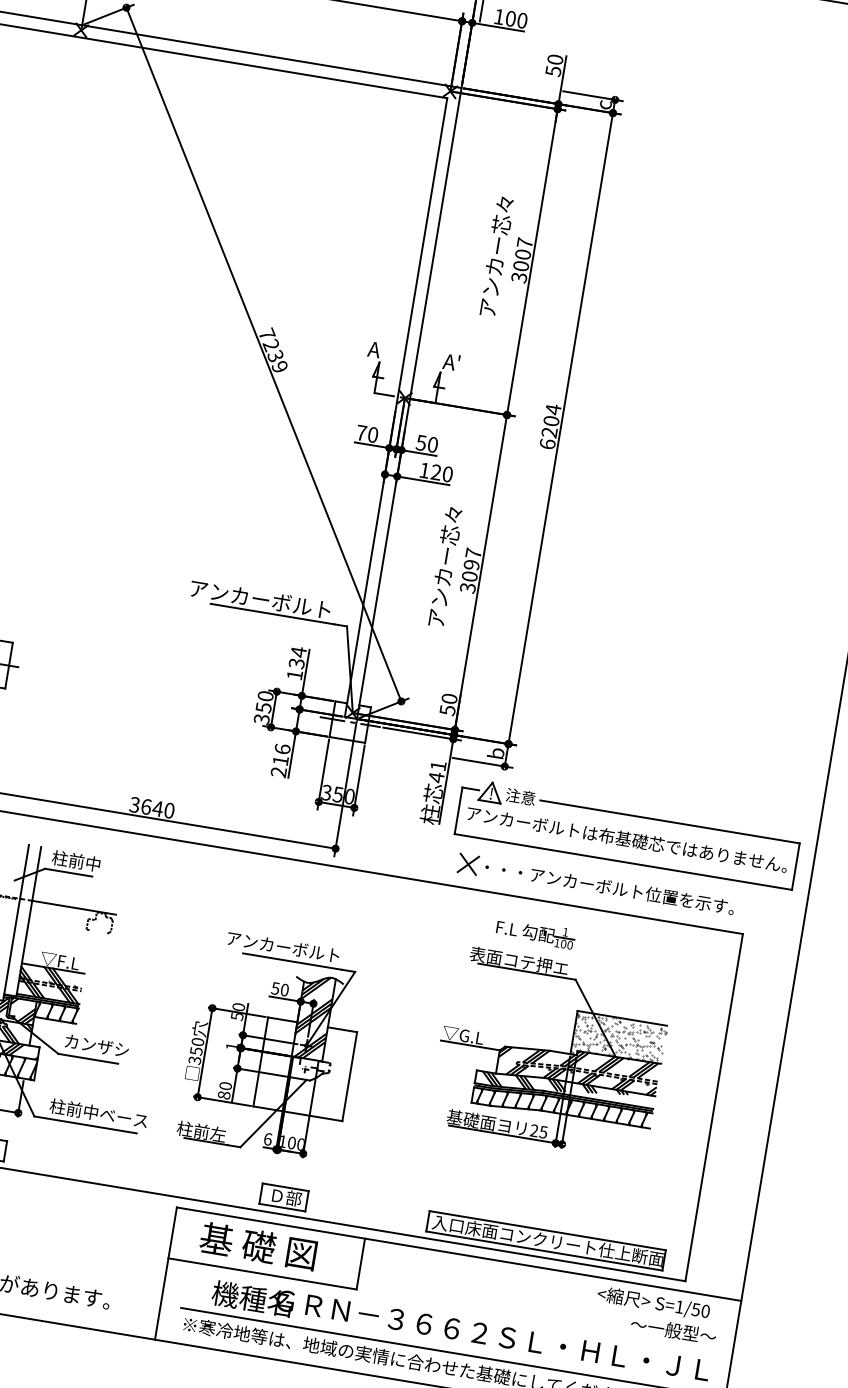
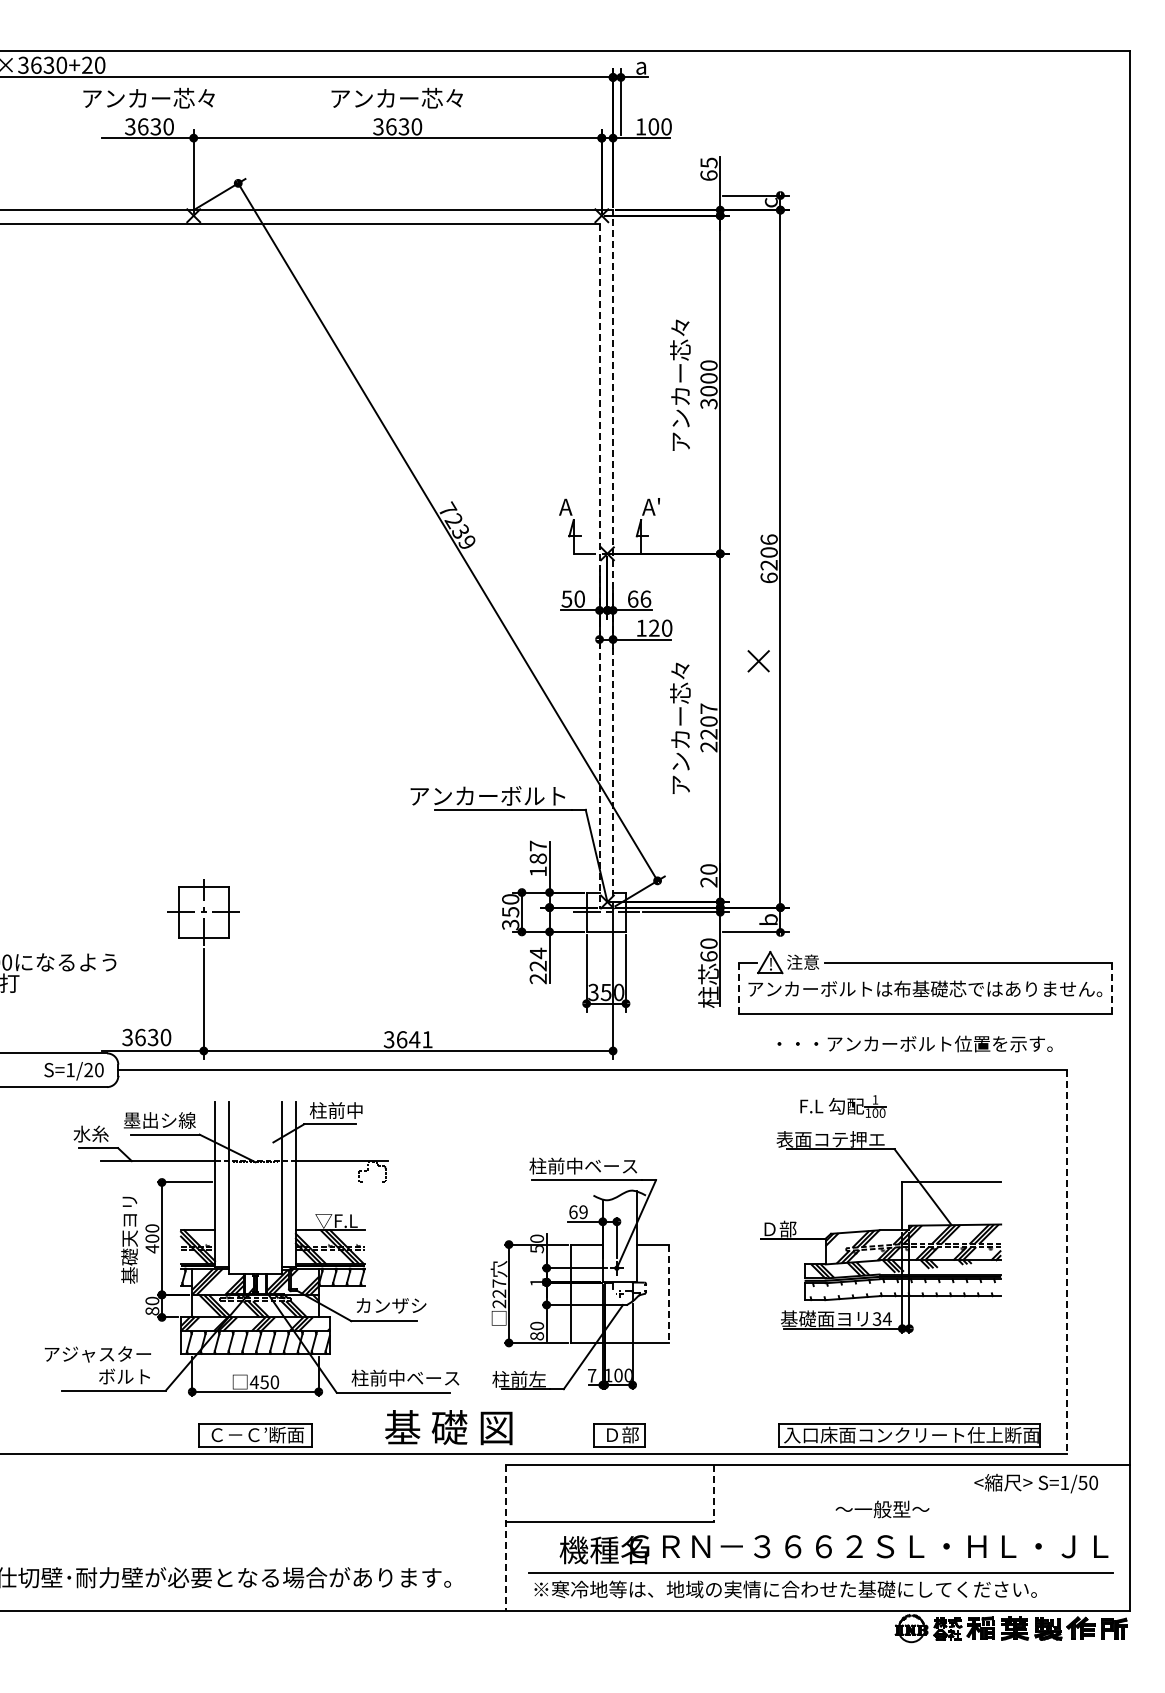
text: (553, 65) -> (708, 169), 50 -> 65
text: (524, 242) -> (708, 365), 3007 -> 3000
line: (409, 403) -> (613, 558), solid -> dashed
line: (396, 407) -> (599, 565), solid -> dashed
text: (552, 409) -> (768, 539), 6204 -> 6206
text: (361, 432) -> (566, 598), 70 -> 50
text: (427, 443) -> (639, 598), 50 -> 66
text: (469, 576) -> (708, 734), 3097 -> 2207
text: (296, 657) -> (537, 852), 134 -> 187
text: (447, 710) -> (708, 882), 50 -> 20
text: (280, 754) -> (537, 959), 216 -> 224
text: (436, 772) -> (708, 950), 41 -> 60
text: (169, 810) -> (427, 1039), 3640 -> 3641
line: (458, 810) -> (738, 988), solid -> dashed
part: (468, 864) -> (758, 661), moved
line: (795, 866) -> (1111, 988), solid -> dashed
text: (283, 946) -> (574, 1165), アンカーボルト -> 柱前中ベース
text: (280, 989) -> (578, 1212), 50 -> 69
hatch: (313, 1017) -> (619, 1236), removed
text: (463, 1034) -> (783, 1228), ▽G.L -> Ｄ部
hatch: (618, 1039) -> (951, 1205), removed
text: (196, 1051) -> (499, 1293), 350 -> 227
line: (349, 1077) -> (668, 1294), solid -> dashed
hatch: (561, 1107) -> (902, 1289), removed
line: (714, 1107) -> (1066, 1262), solid -> dashed
text: (538, 1130) -> (881, 1318), 25 -> 34
text: (268, 1139) -> (592, 1375), 6 -> 7
text: (258, 1246) -> (448, 1427), moved
line: (361, 1264) -> (714, 1493), solid -> dashed
line: (166, 1273) -> (506, 1538), solid -> dashed
text: (673, 1330) -> (882, 1509), moved

